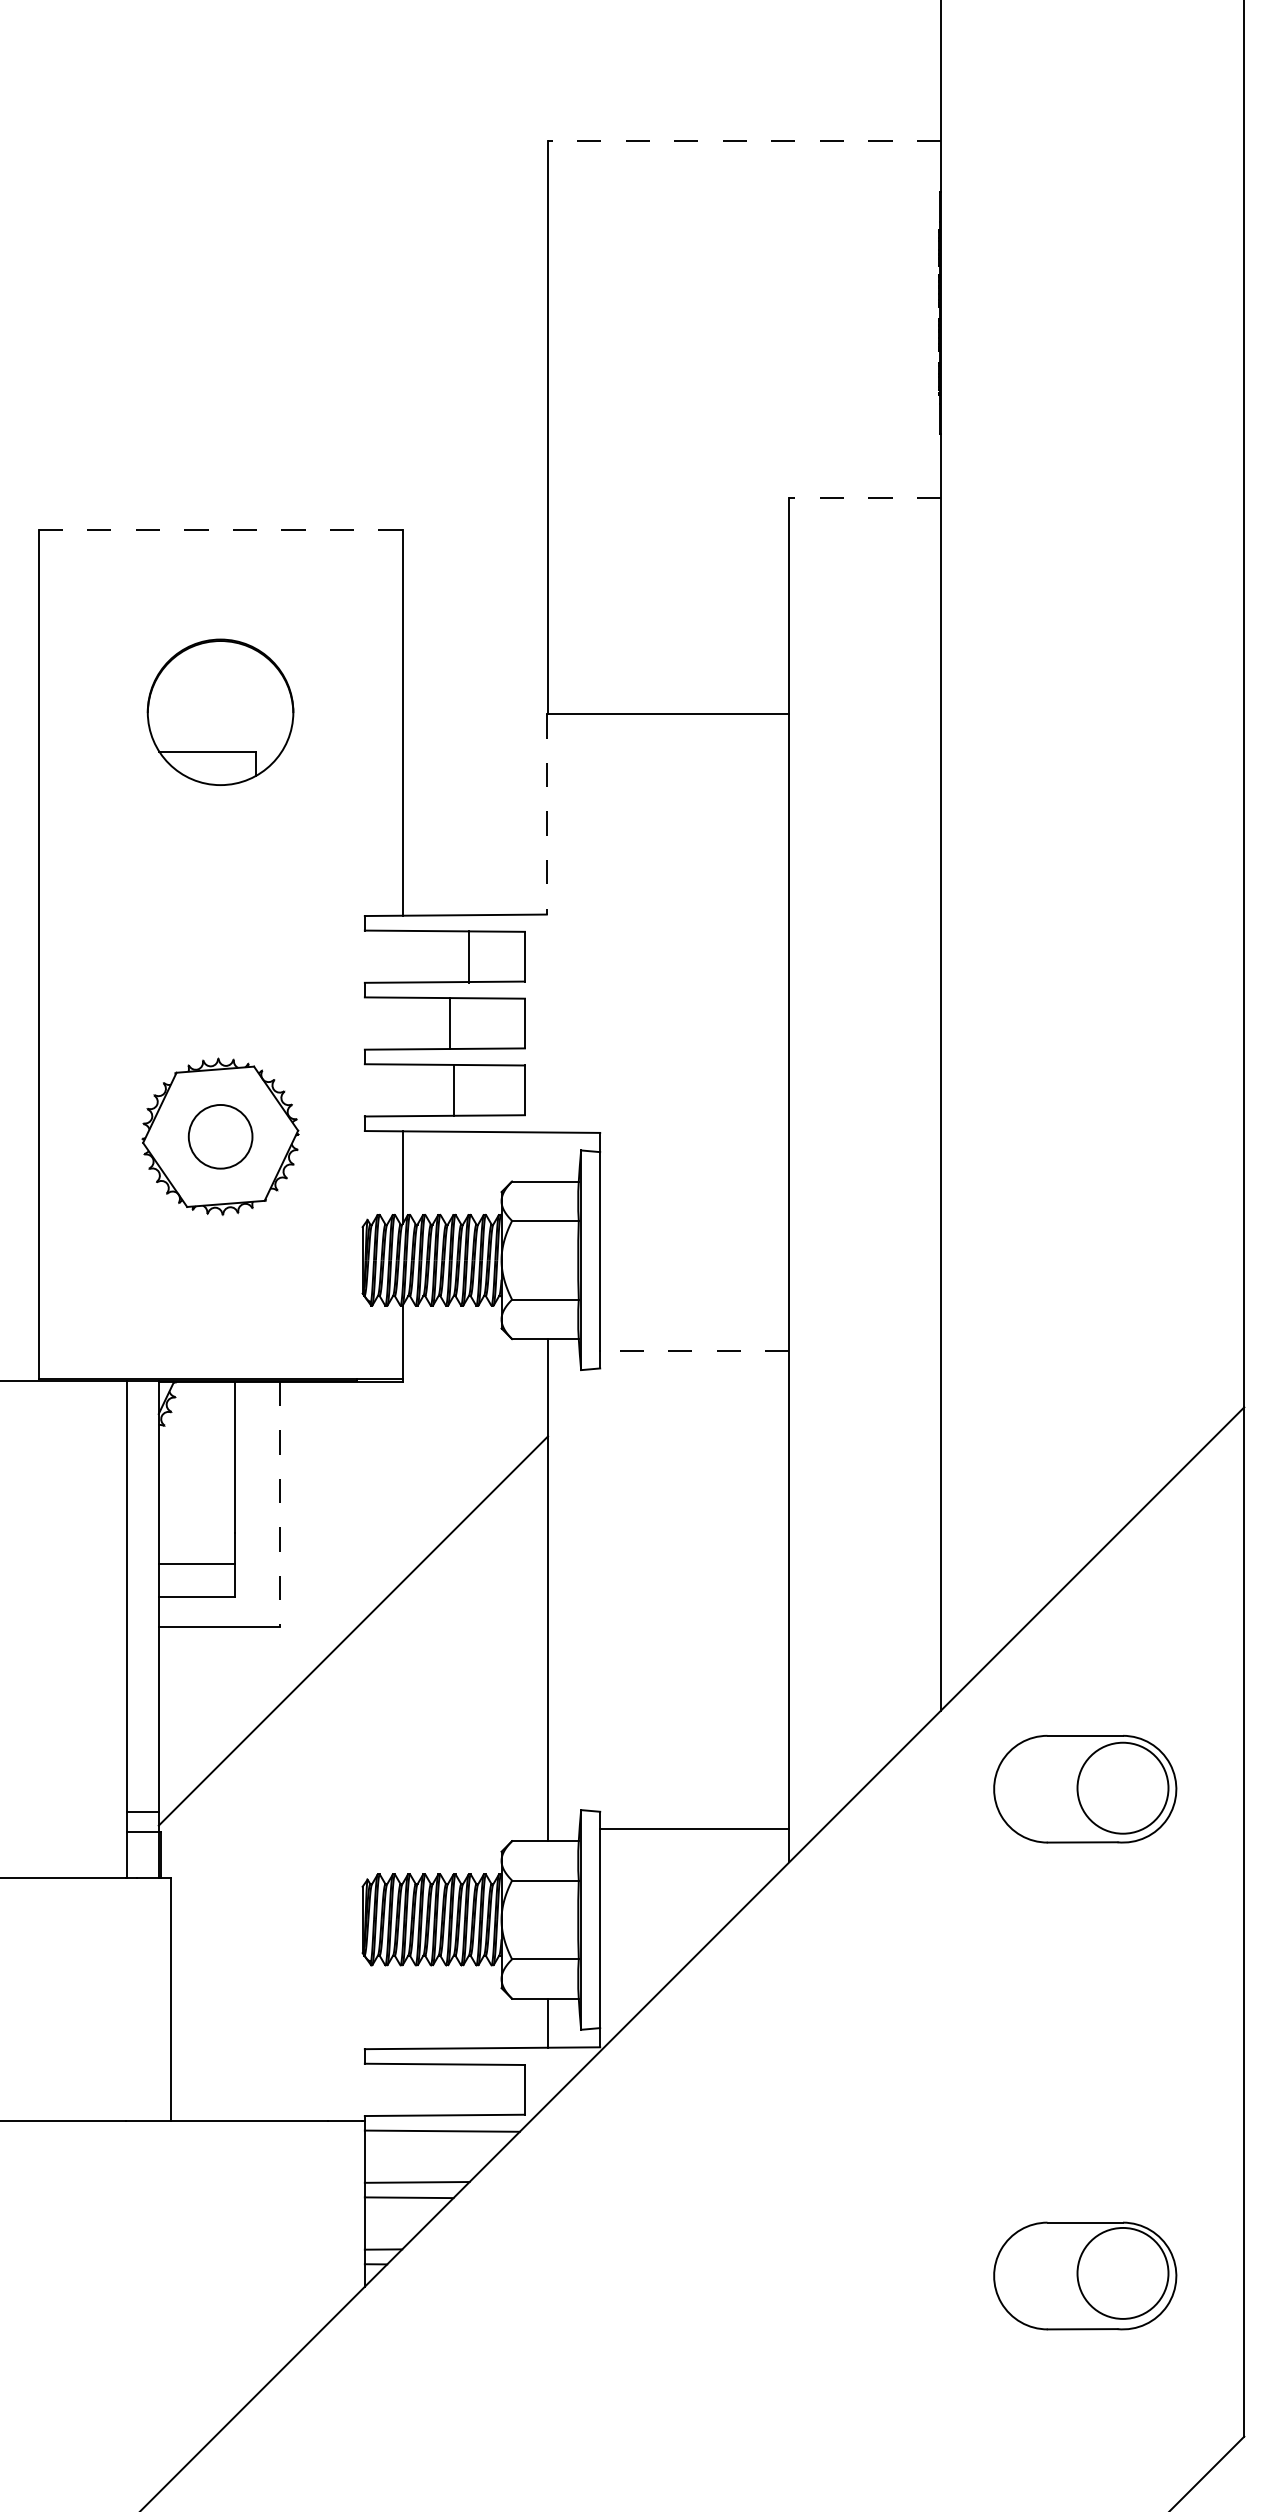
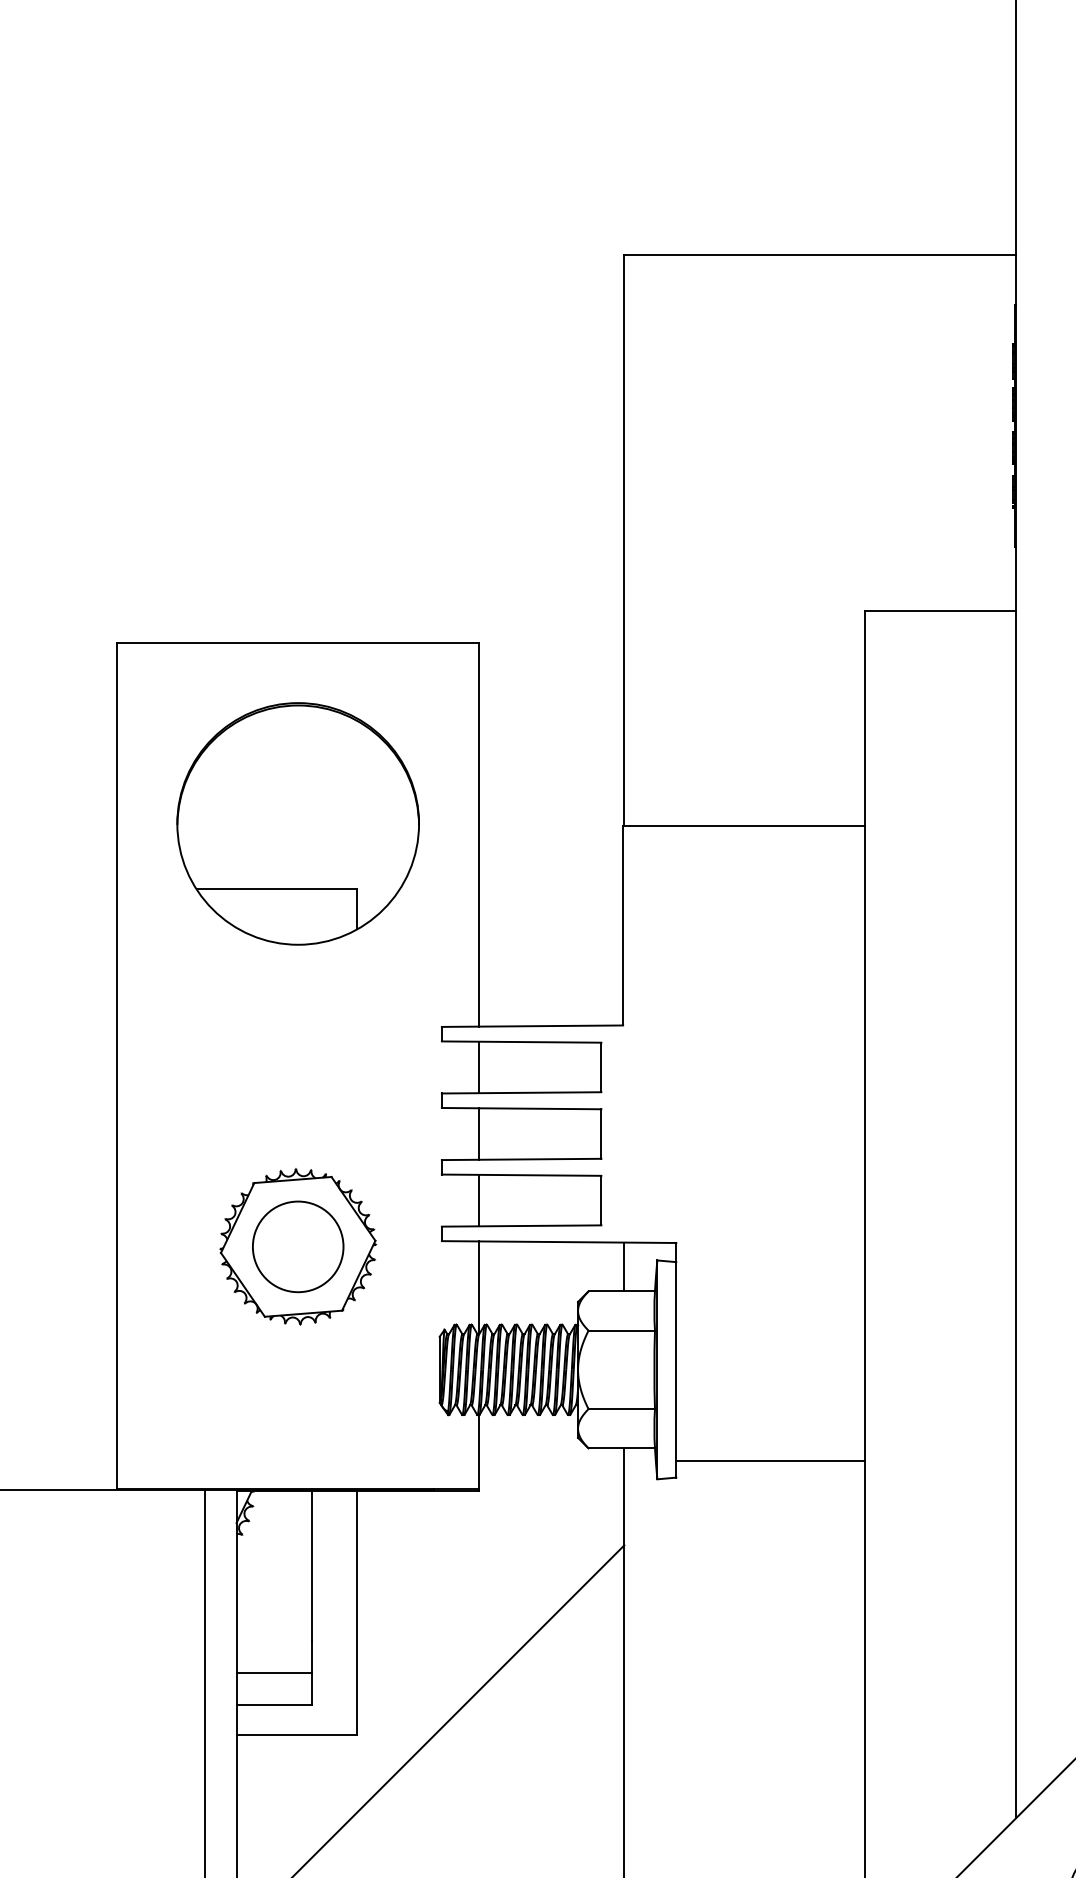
line: (744, 141) -> (820, 255), dashed -> solid
line: (865, 498) -> (940, 610), dashed -> solid
line: (220, 530) -> (298, 642), dashed -> solid
part: (220, 712) -> (298, 824), size x1.67
line: (546, 814) -> (622, 925), dashed -> solid
line: (468, 956) -> (479, 1067), moved
line: (449, 1023) -> (479, 1133), moved
line: (453, 1090) -> (479, 1200), moved
circle: (220, 1136) -> (298, 1246), size x1.43
line: (548, 1156) -> (624, 1266), added
line: (694, 1351) -> (770, 1460), dashed -> solid
line: (279, 1504) -> (356, 1613), dashed -> solid

